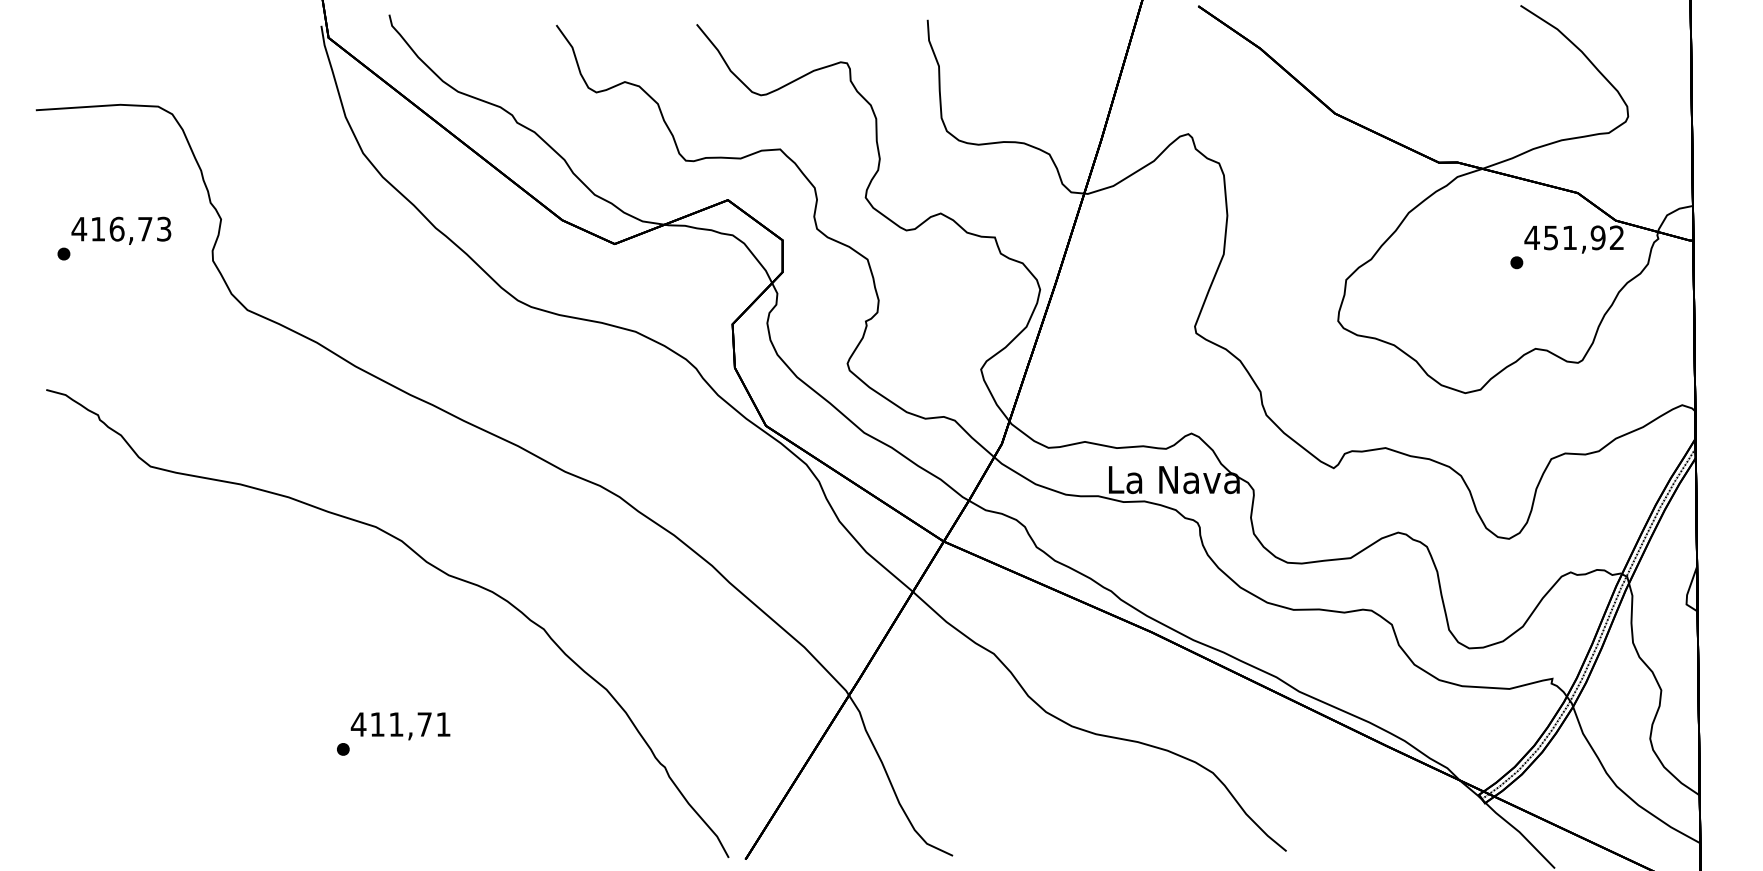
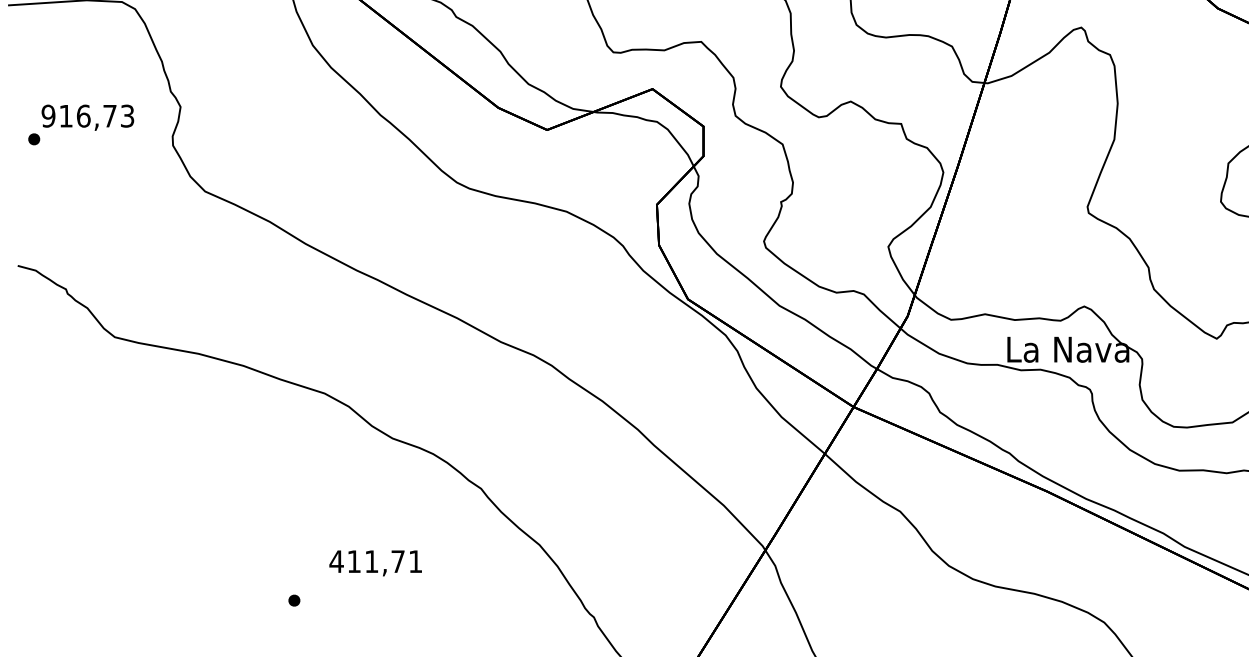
text: (79, 228) -> (48, 115), 416,73 -> 916,73
text: (400, 726) -> (375, 563), moved

